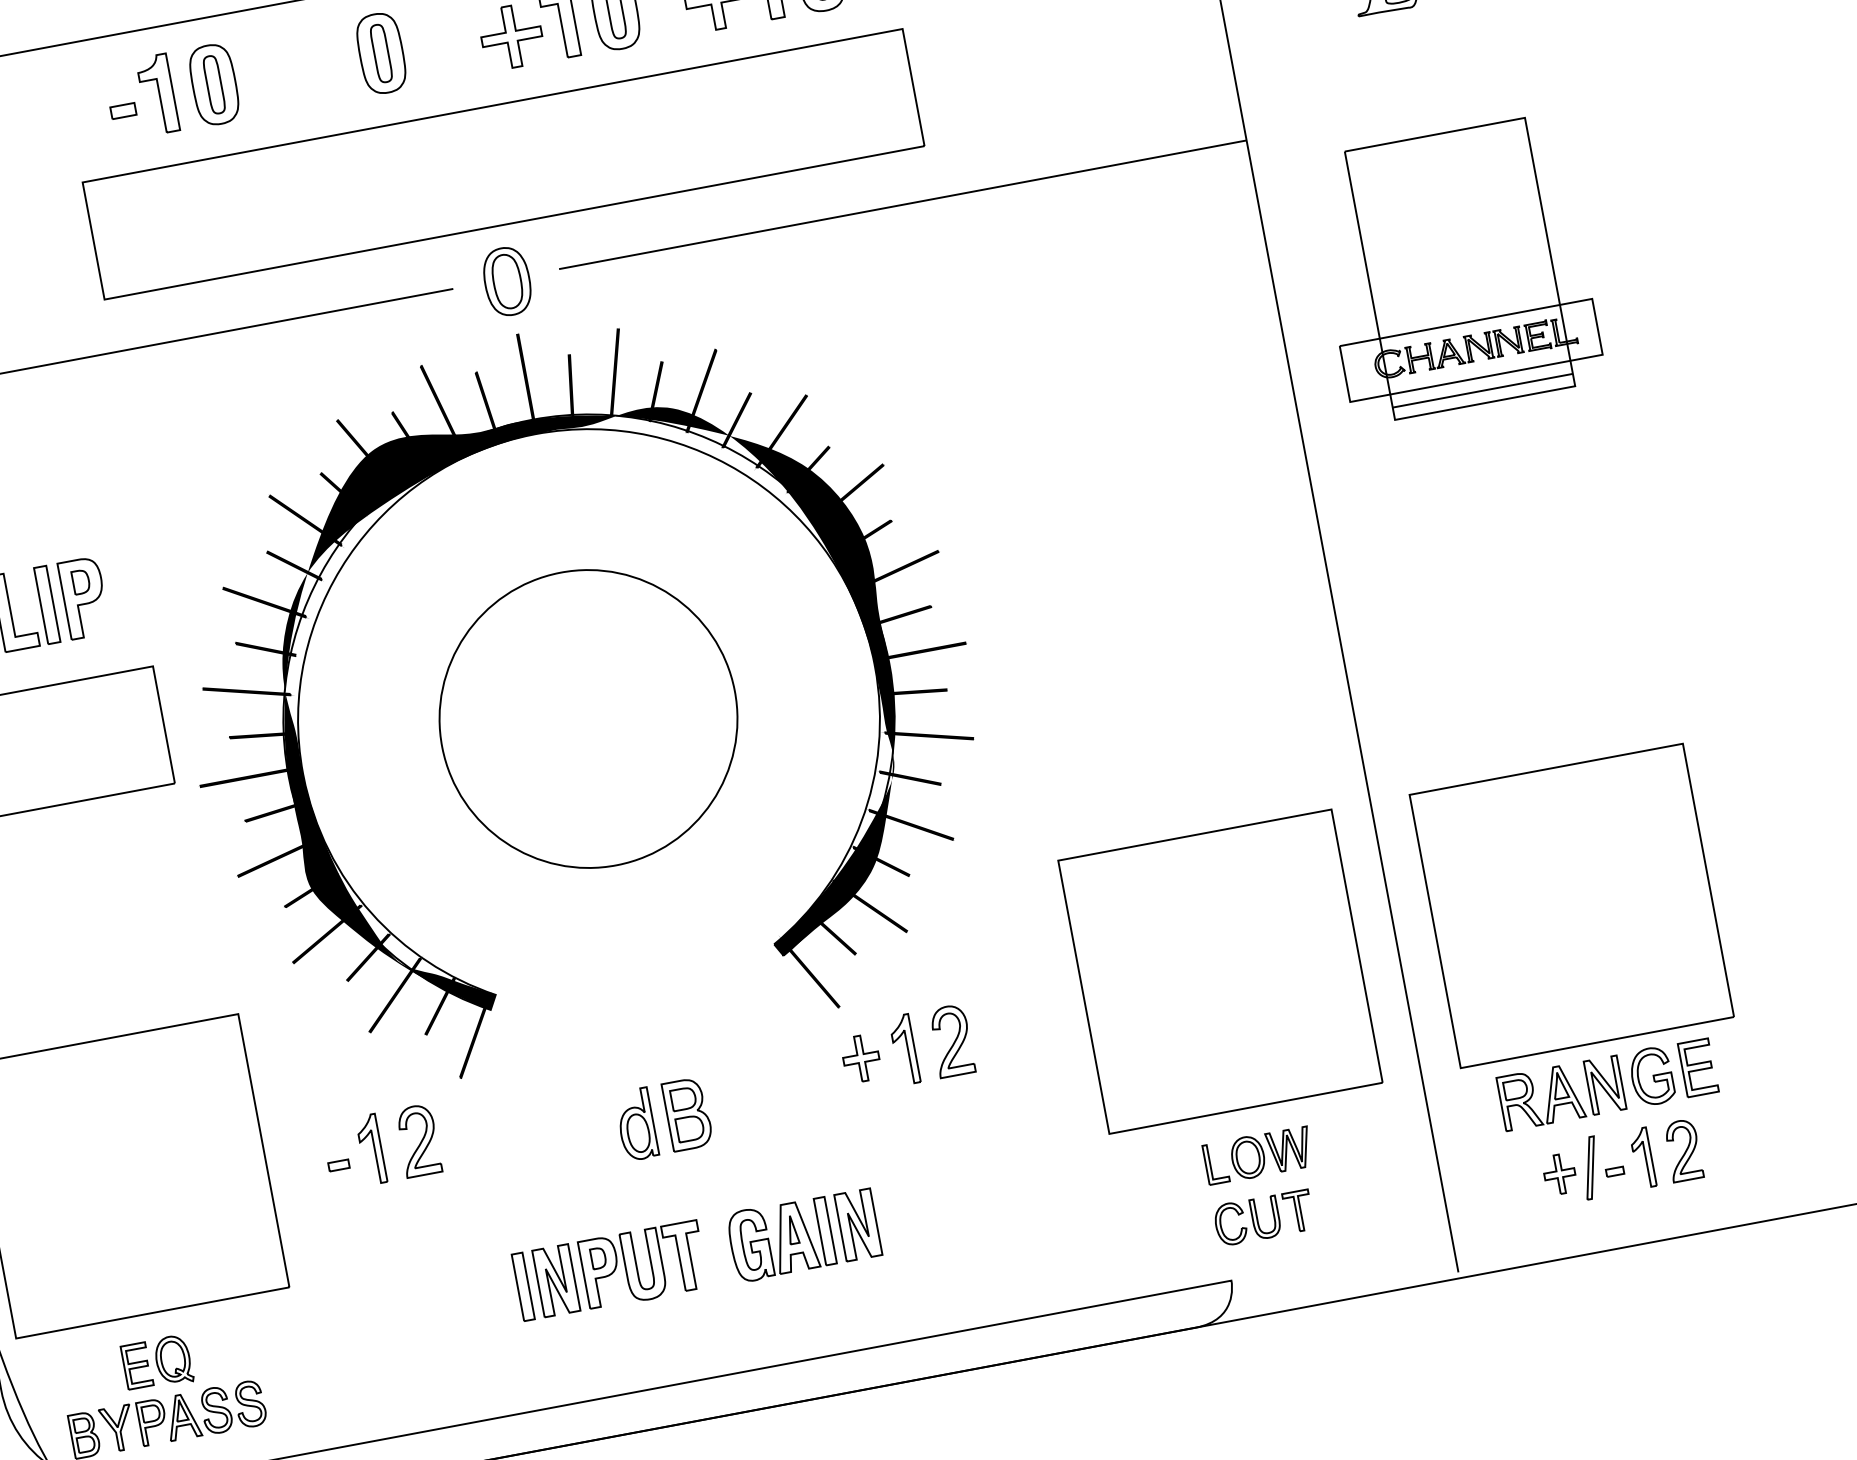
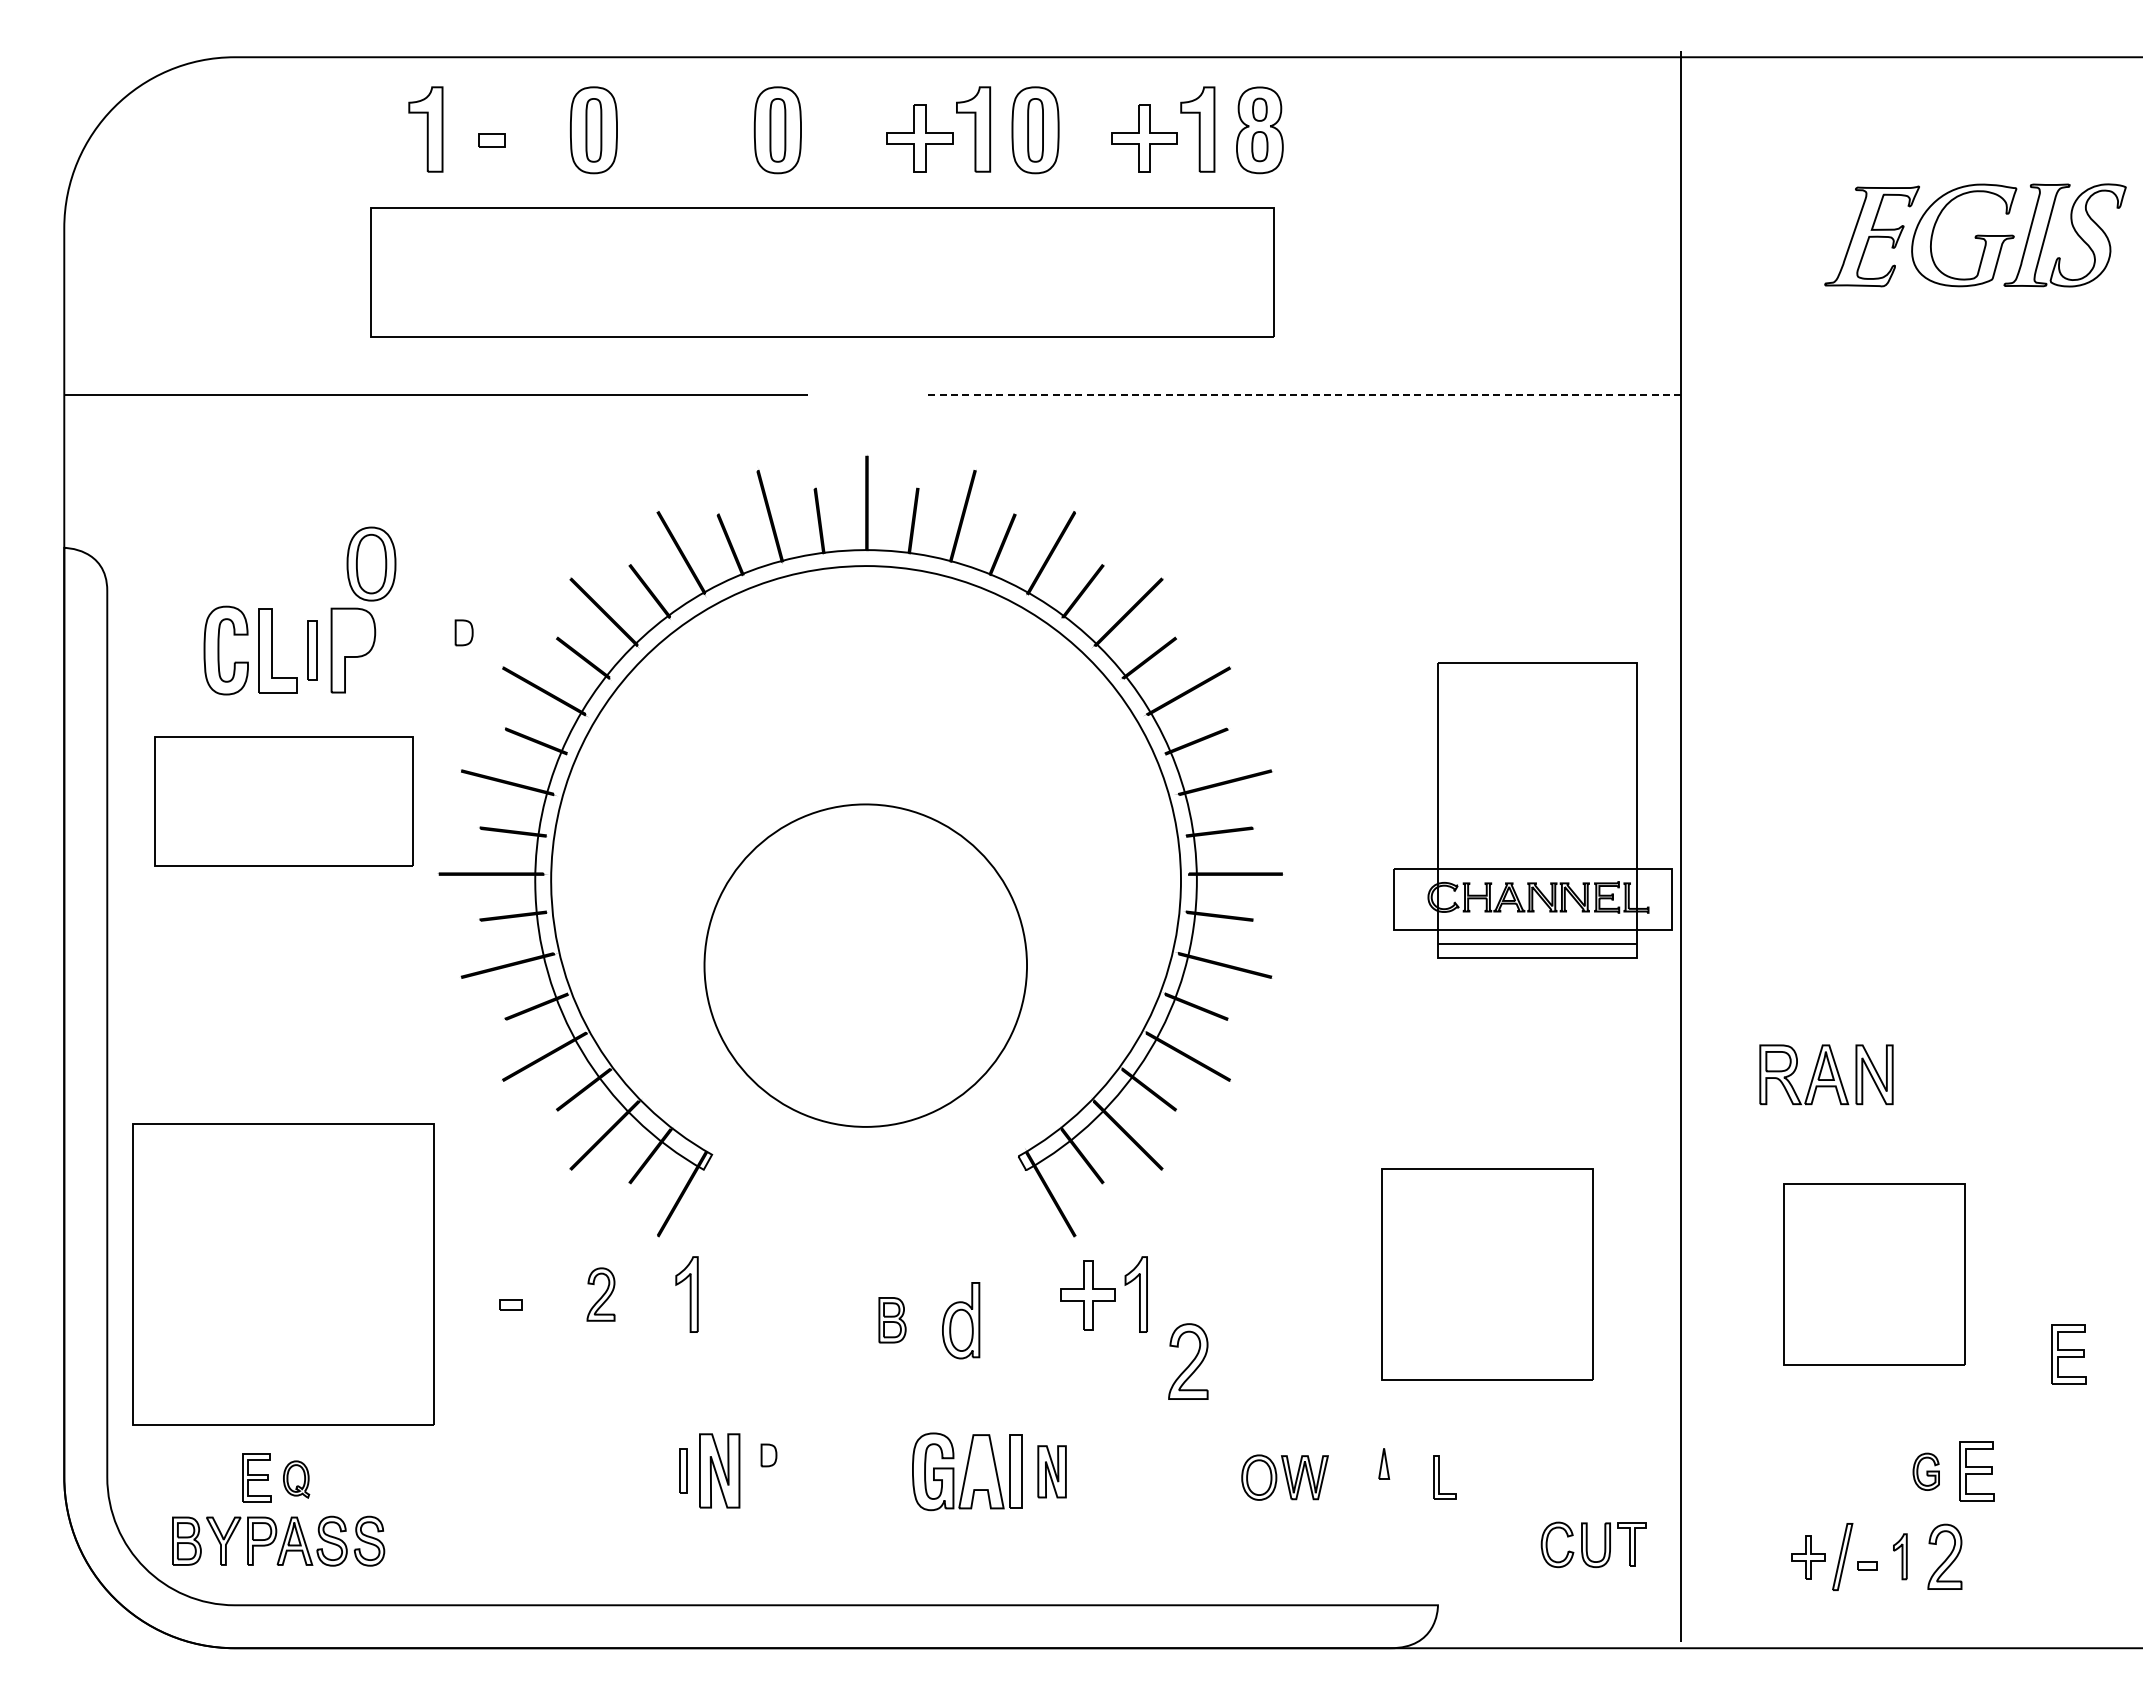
part: (157, 94) -> (425, 129), moved
part: (503, 164) -> (822, 272), moved
line: (902, 205) -> (1302, 395), solid -> dashed
part: (1455, 269) -> (1532, 810), moved
part: (507, 281) -> (371, 563), moved
part: (80, 581) -> (463, 632), moved
part: (47, 604) -> (312, 650), size x0.7
fill: (585, 697) -> (866, 856), removed
part: (588, 718) -> (865, 965), moved
part: (1571, 906) -> (1874, 1274), size x0.6
part: (1761, 945) -> (2068, 1354), added
part: (1220, 971) -> (1487, 1274), size x0.7
part: (952, 1040) -> (1188, 1361), moved
part: (861, 1058) -> (1088, 1295), size x1.4
part: (1652, 1076) -> (1926, 1471), size x0.6
part: (1561, 1093) -> (1826, 1074), moved
part: (687, 1114) -> (892, 1320), size x0.6
part: (636, 1124) -> (961, 1320), moved
part: (418, 1140) -> (600, 1294), size x0.7
part: (370, 1149) -> (686, 1294), moved
part: (1271, 1153) -> (1284, 1477), moved
part: (1643, 1157) -> (1900, 1556), size x0.7
part: (1263, 1217) -> (1593, 1544), moved
part: (857, 1224) -> (1051, 1471), size x0.7
part: (792, 1229) -> (1384, 1463), moved
part: (637, 1266) -> (808, 1471), removed
part: (522, 1286) -> (682, 1470), size x0.6
part: (173, 1360) -> (296, 1479), size x0.7

